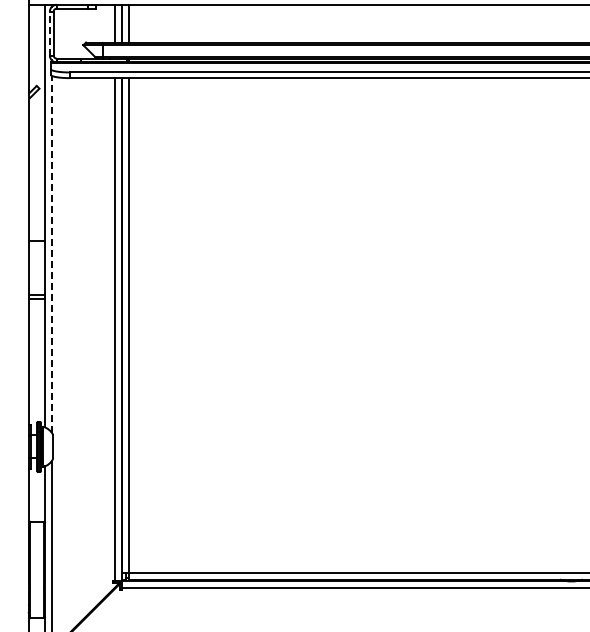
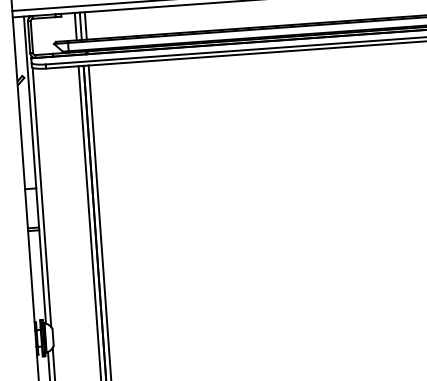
line: (49, 33) -> (28, 37), dashed -> solid
line: (51, 253) -> (41, 196), dashed -> solid

